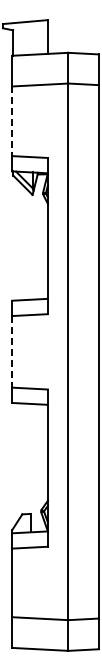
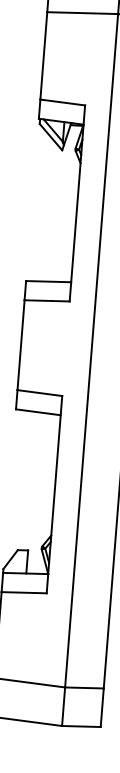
line: (12, 121) -> (44, 56), dashed -> solid
line: (12, 351) -> (21, 344), dashed -> solid

